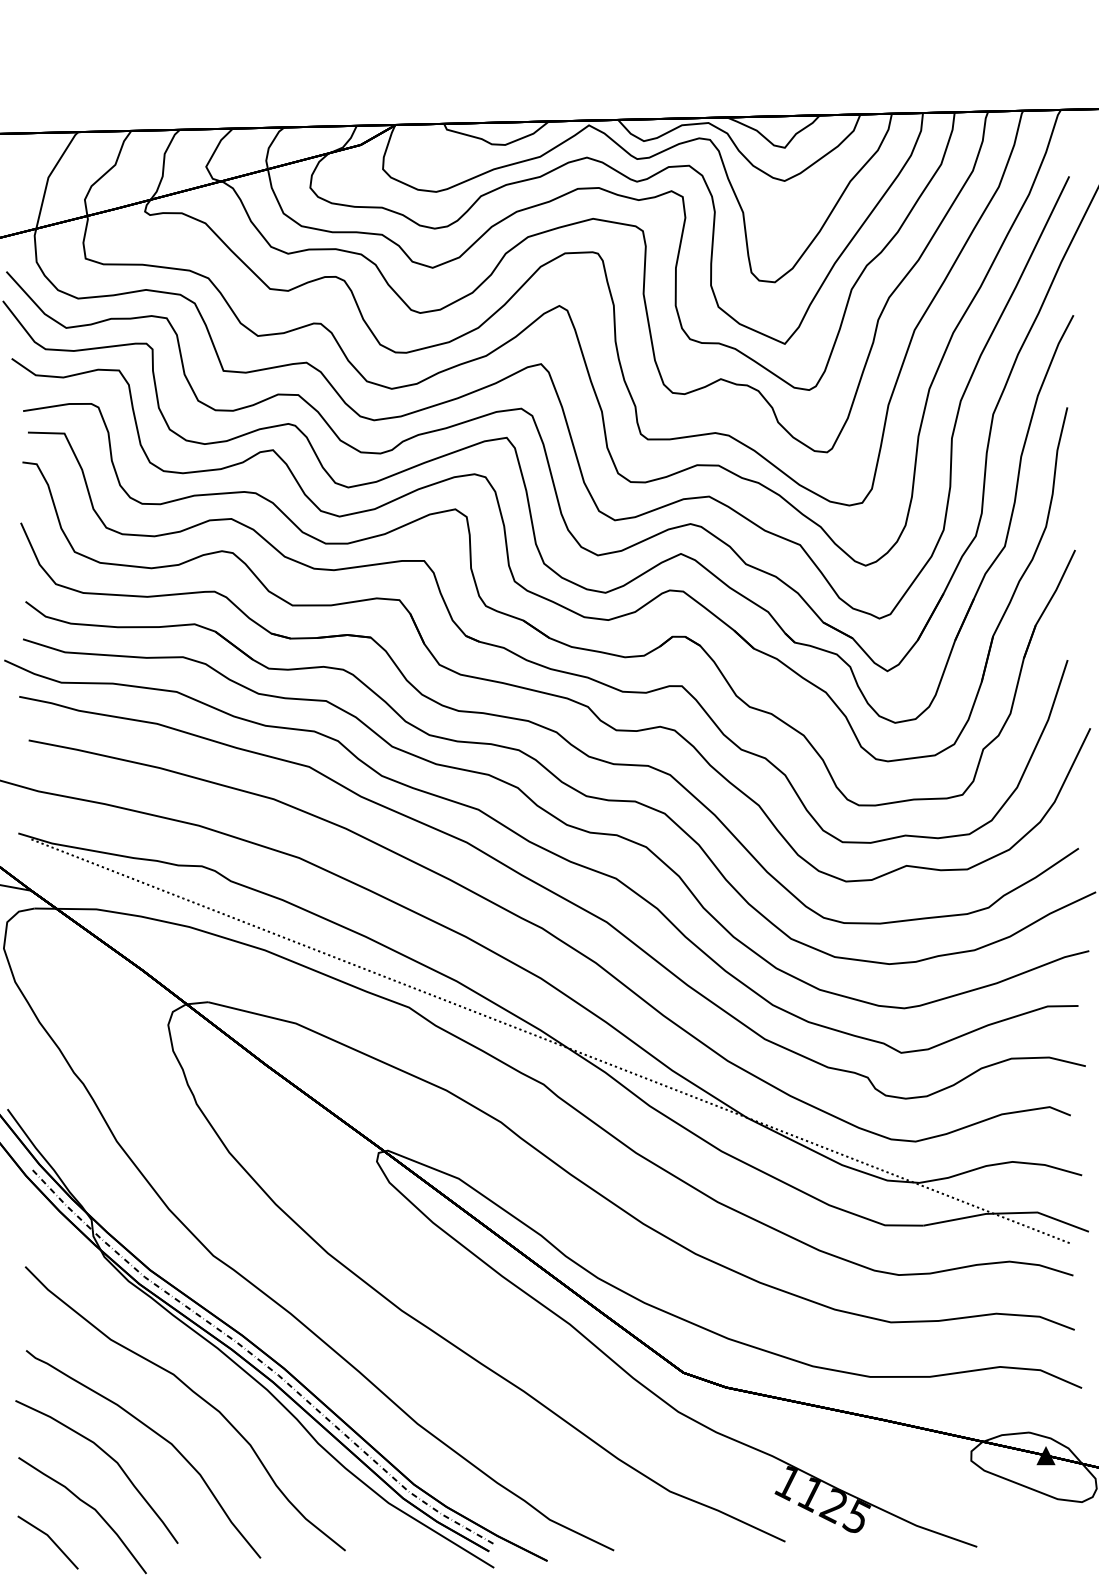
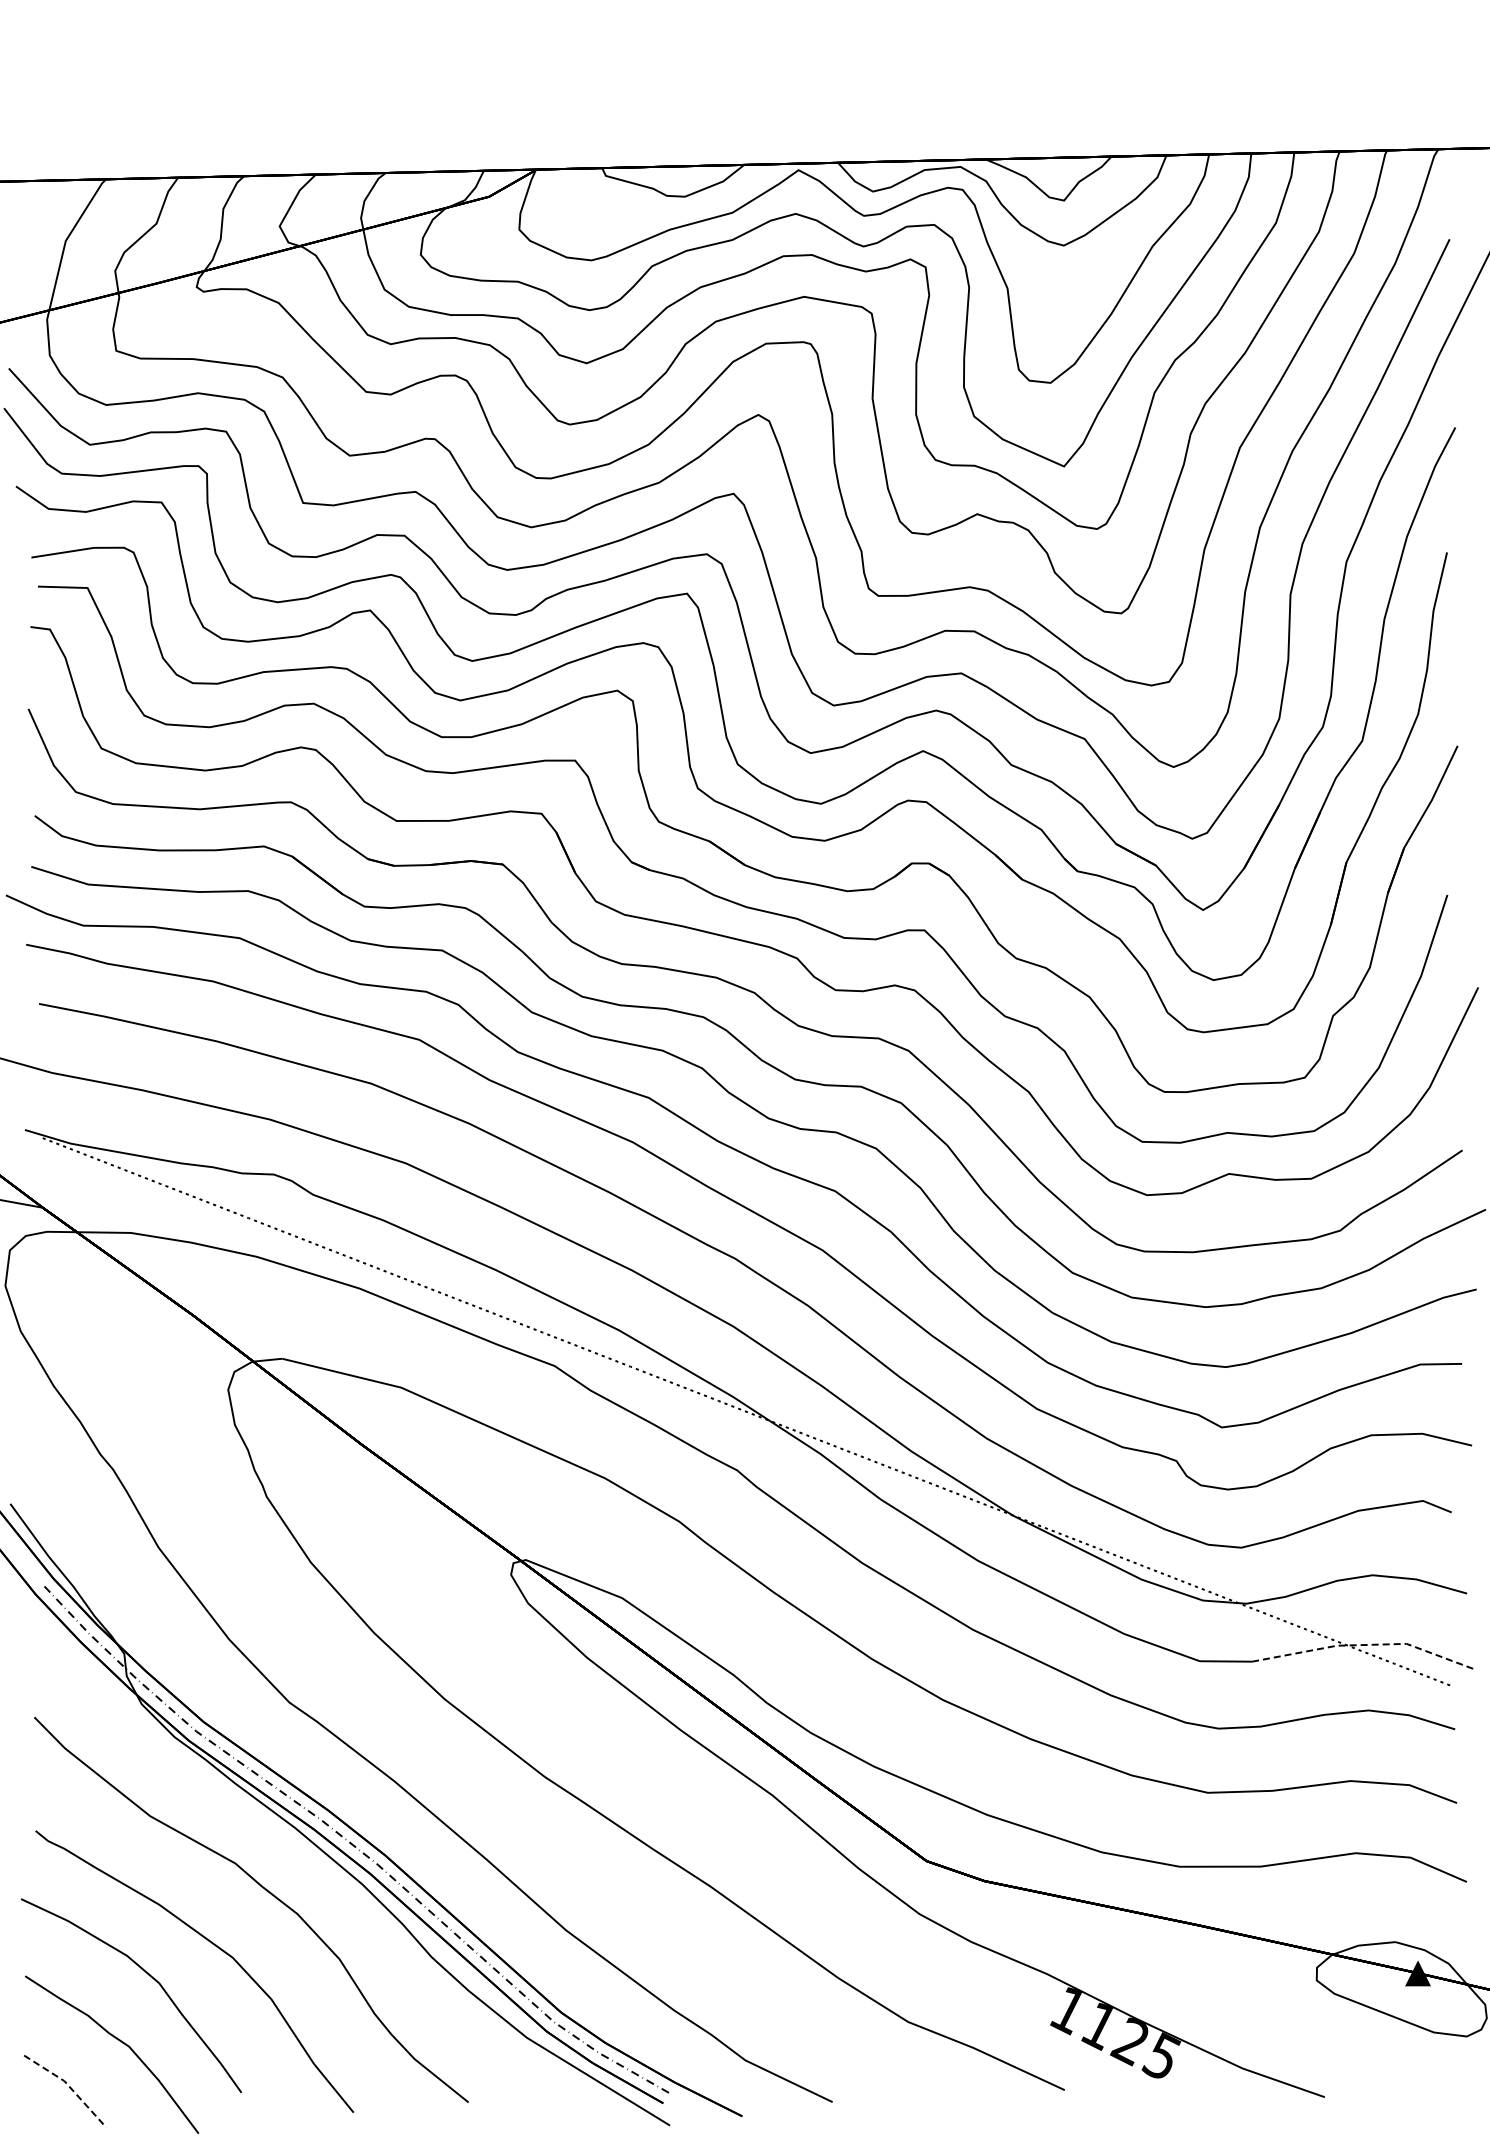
line: (1007, 1212) -> (1365, 1644), solid -> dashed
line: (50, 1539) -> (68, 2086), solid -> dashed

